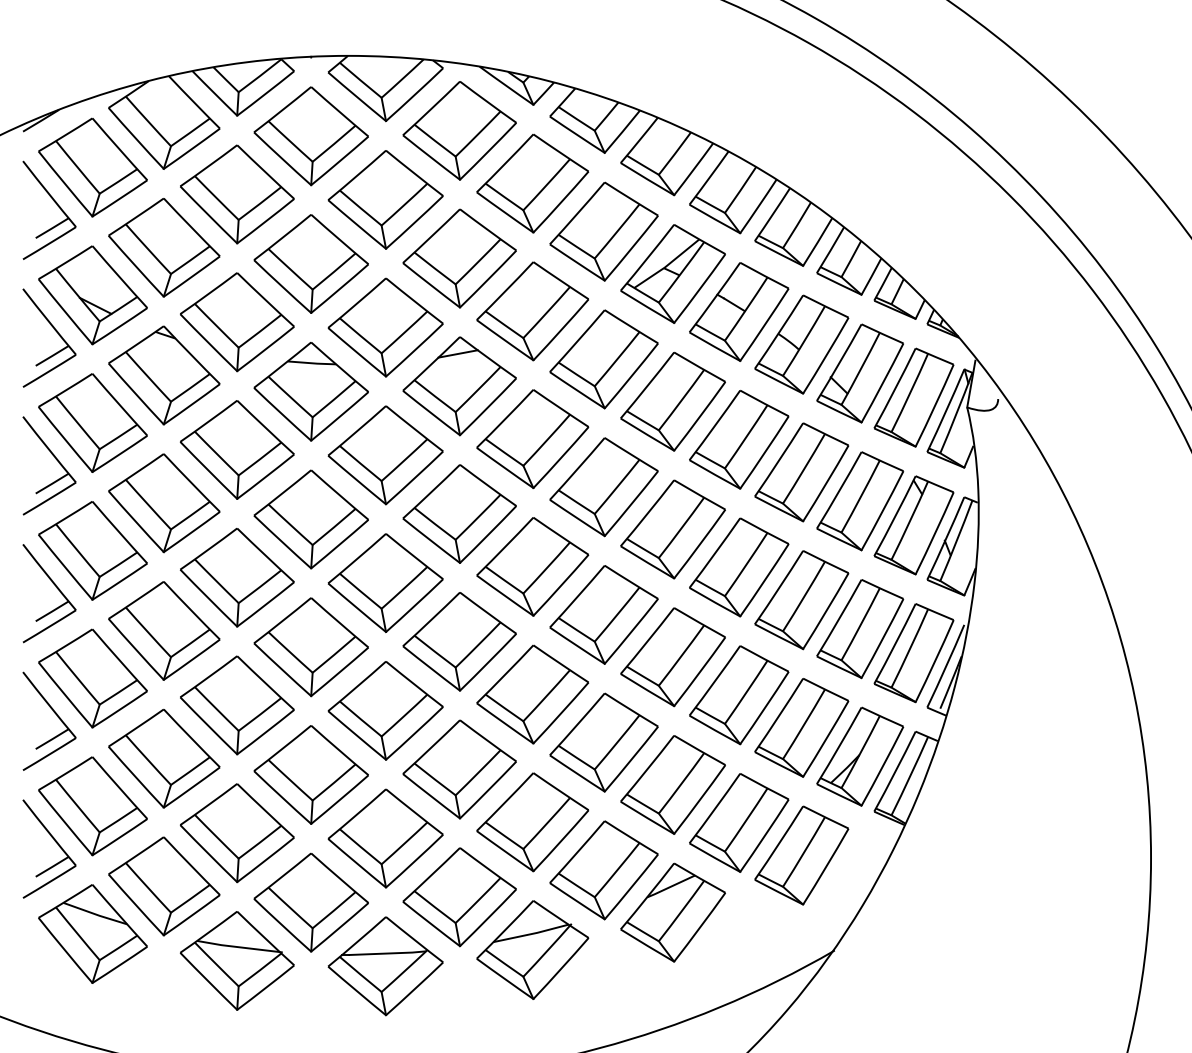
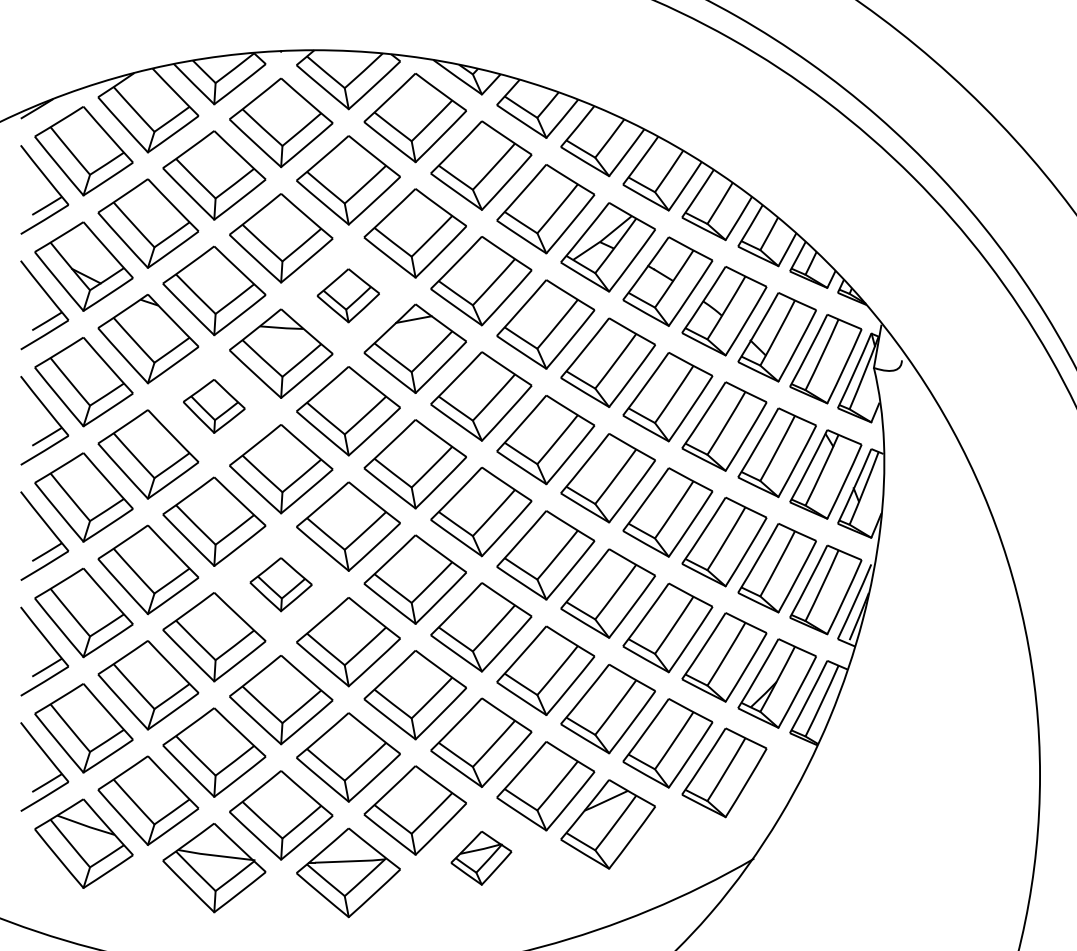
part: (385, 327) -> (348, 295), size x0.6
part: (236, 449) -> (213, 405), size x0.6
part: (310, 647) -> (280, 584), size x0.6
part: (532, 949) -> (481, 857), size x0.6

